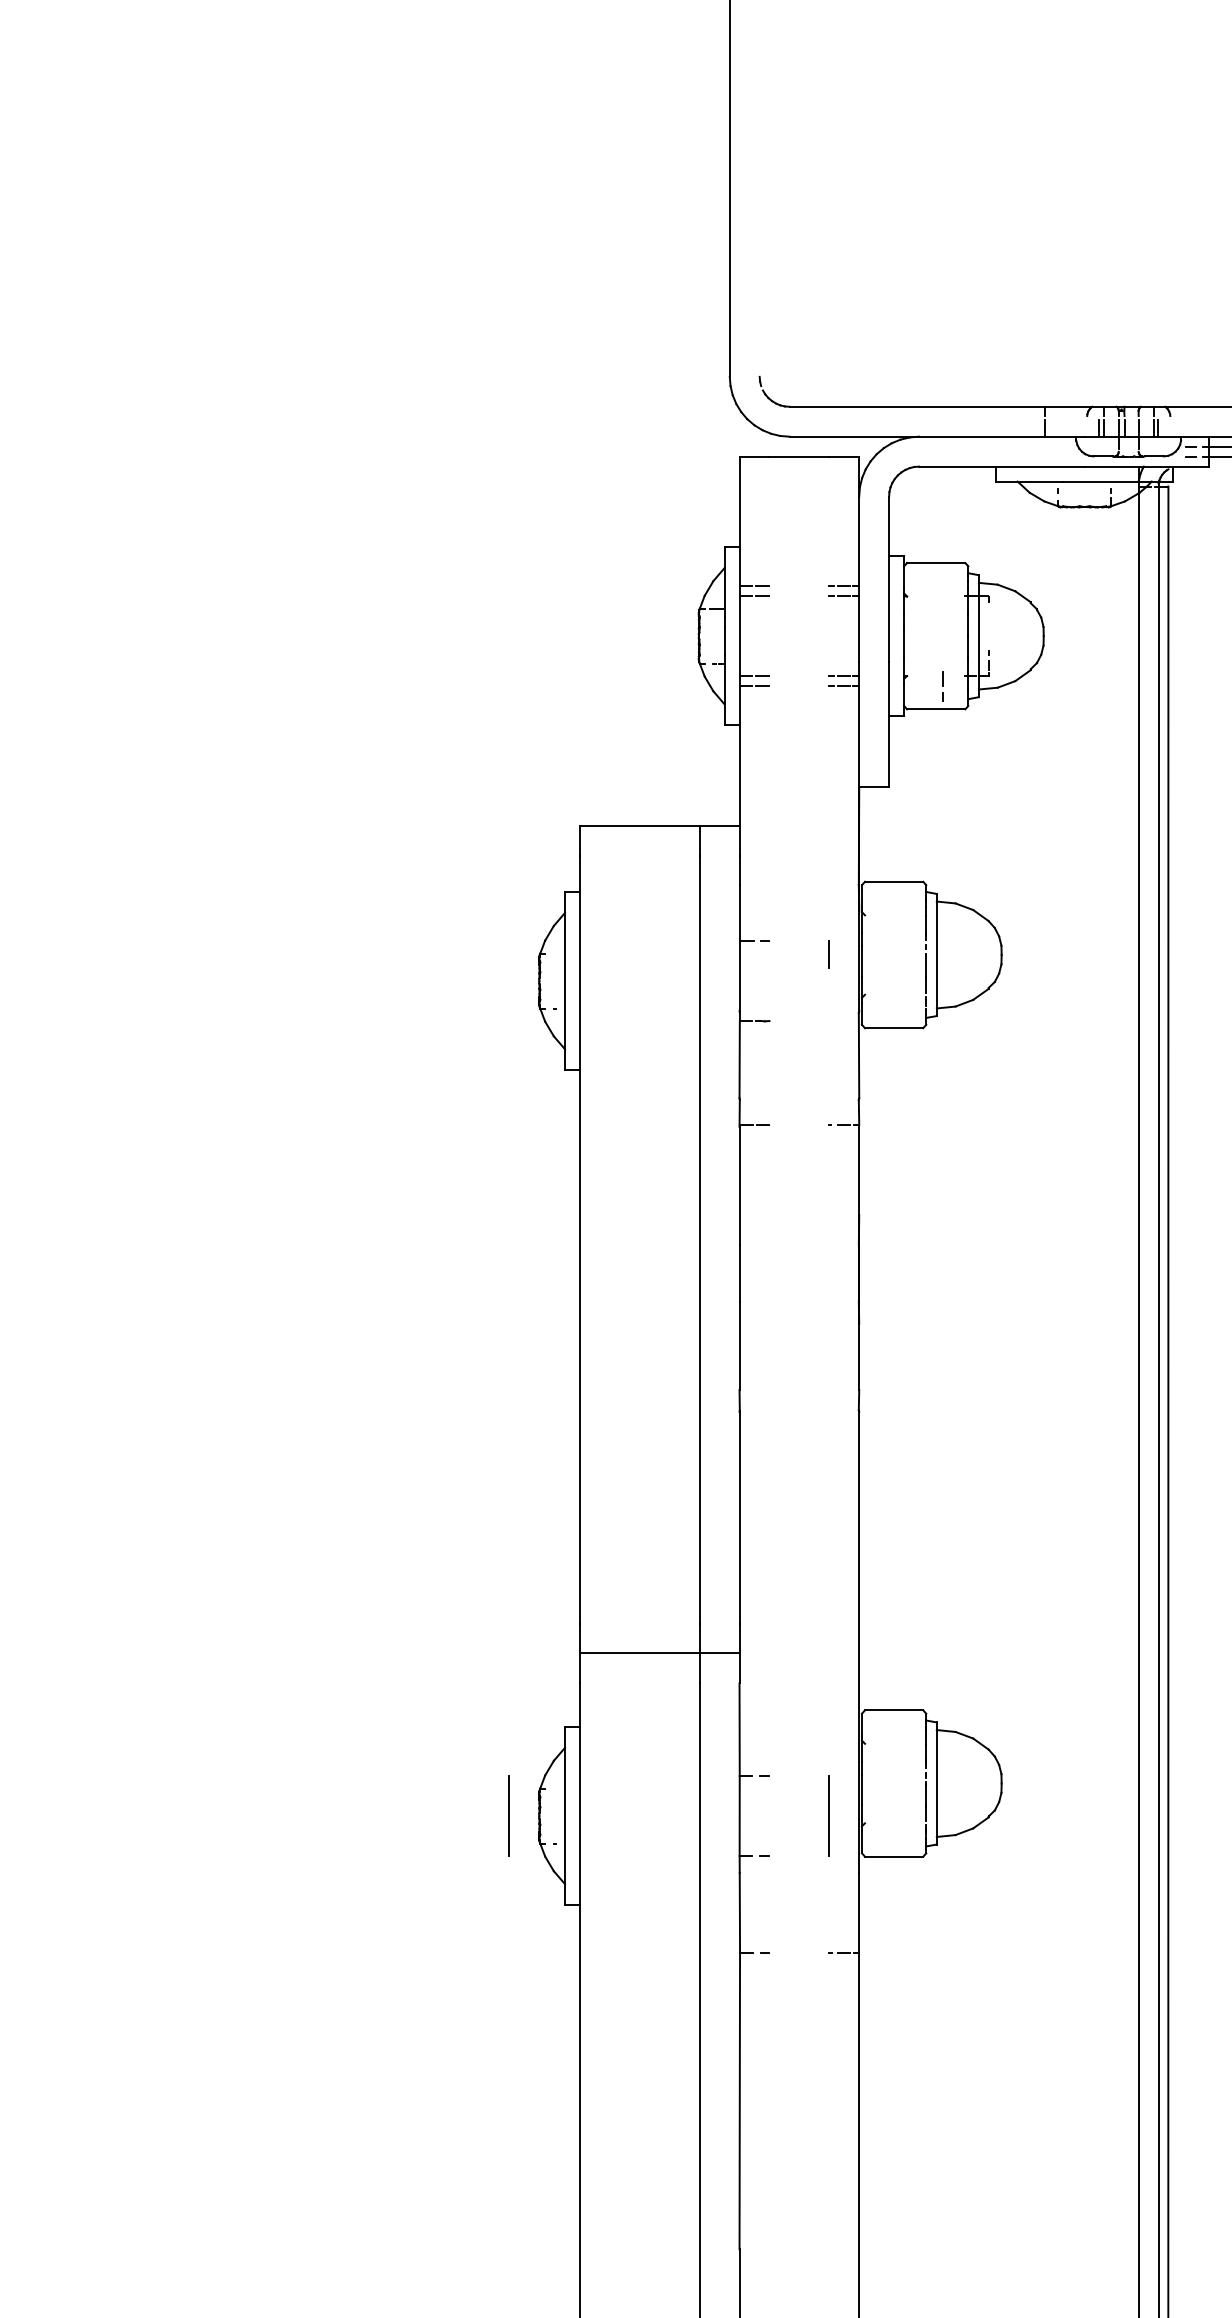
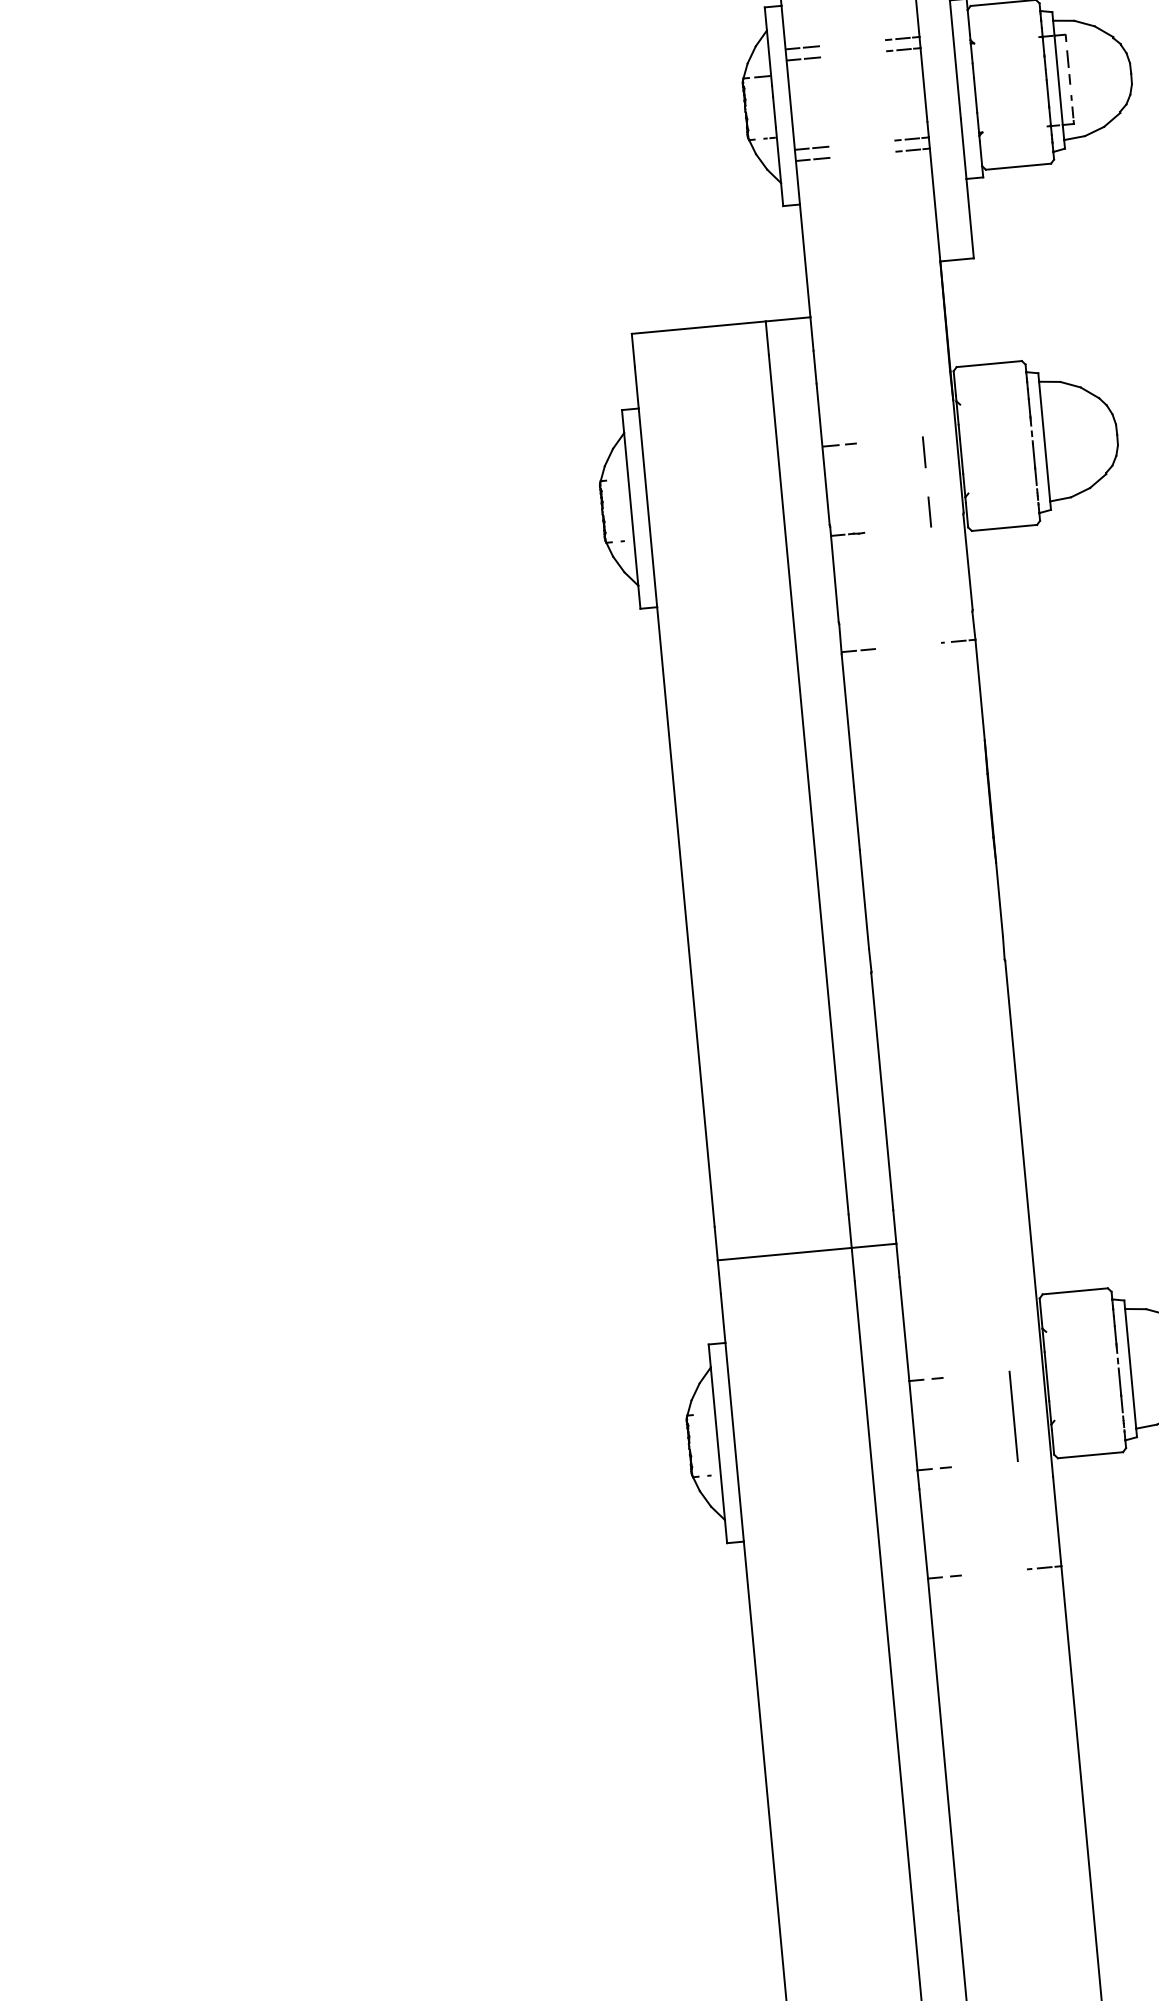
line: (942, 686) -> (1068, 67), moved
line: (828, 1007) -> (928, 511), added
line: (508, 1815) -> (654, 1449), removed

